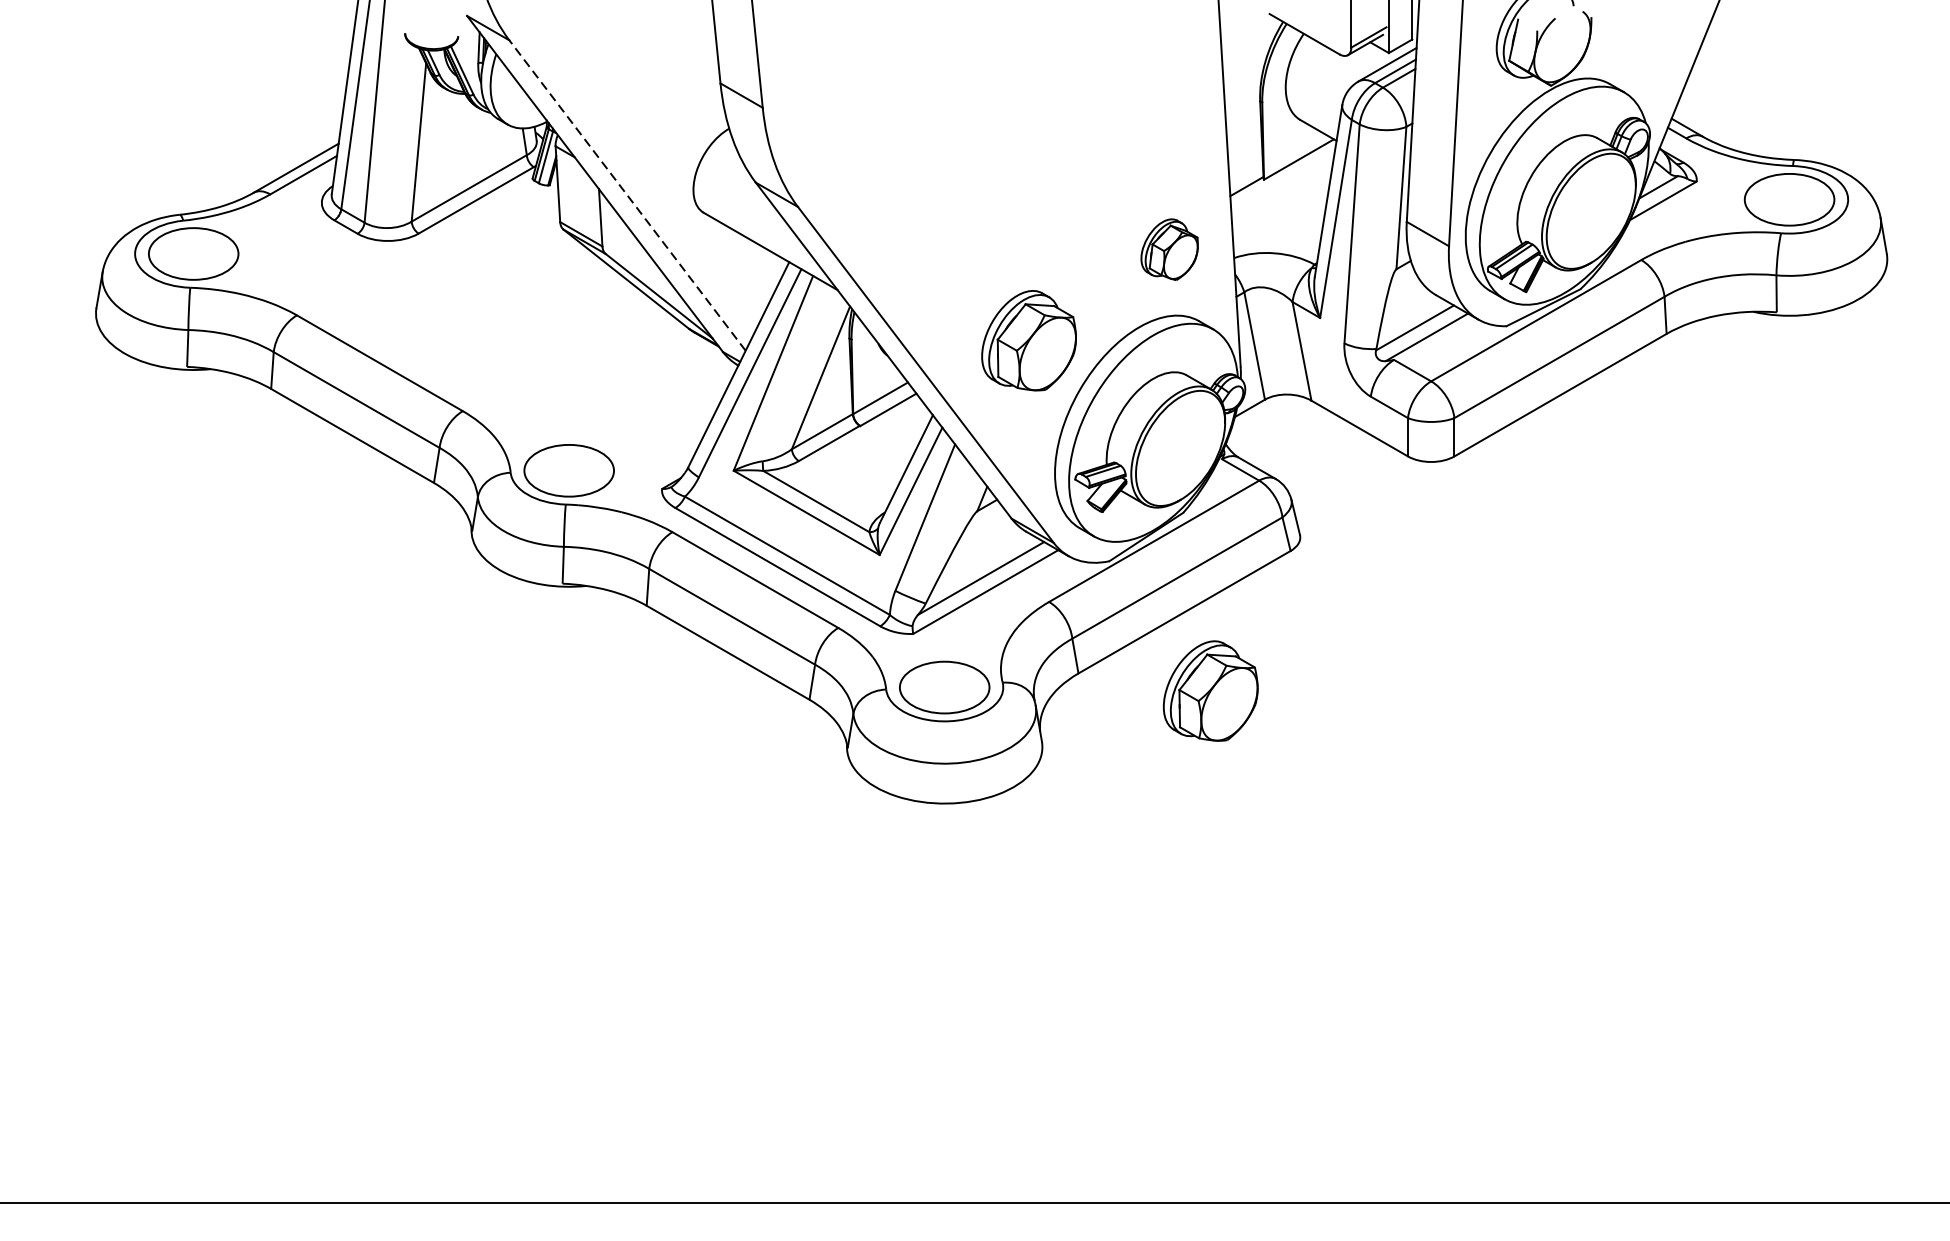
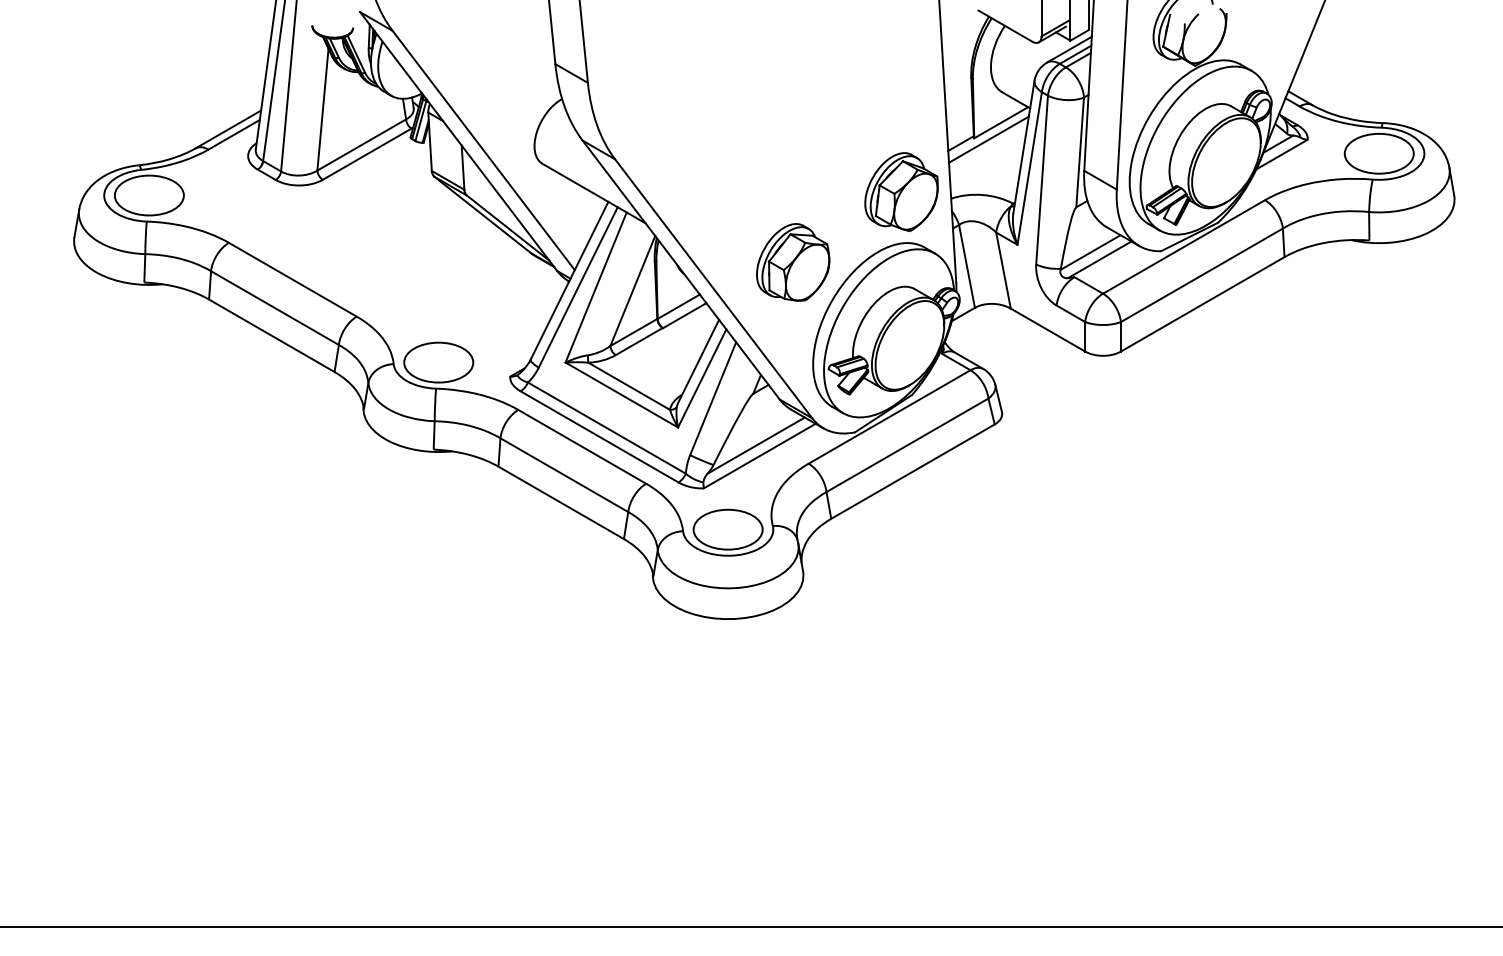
line: (1282, 181) -> (988, 139), added
line: (627, 195) -> (483, 150), dashed -> solid
part: (1169, 250) -> (901, 192), size x1.67
part: (1211, 691) -> (933, 532), removed

